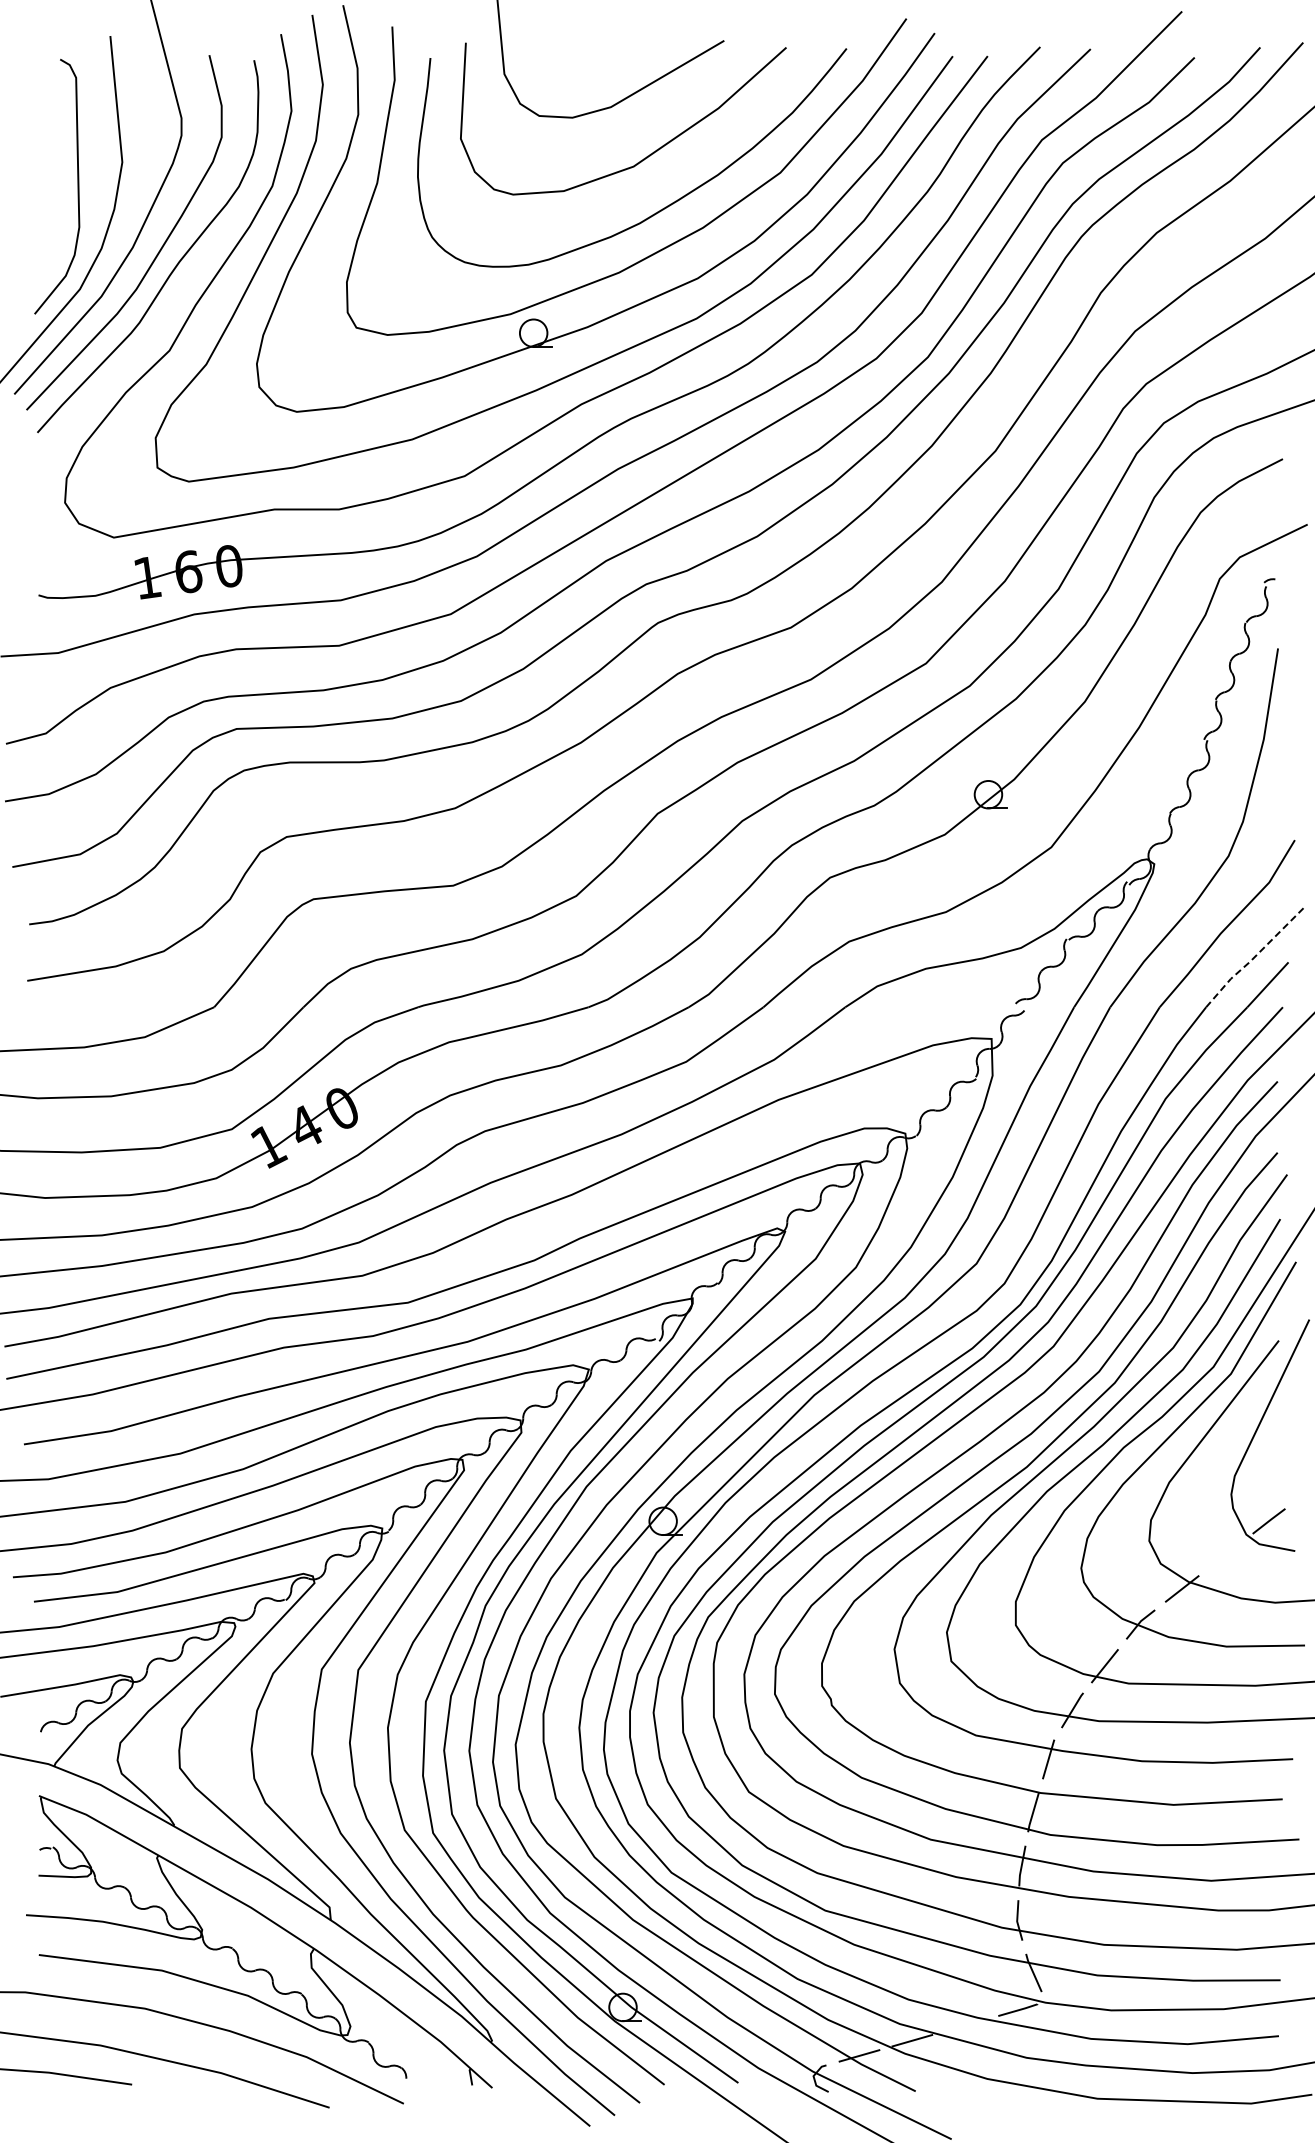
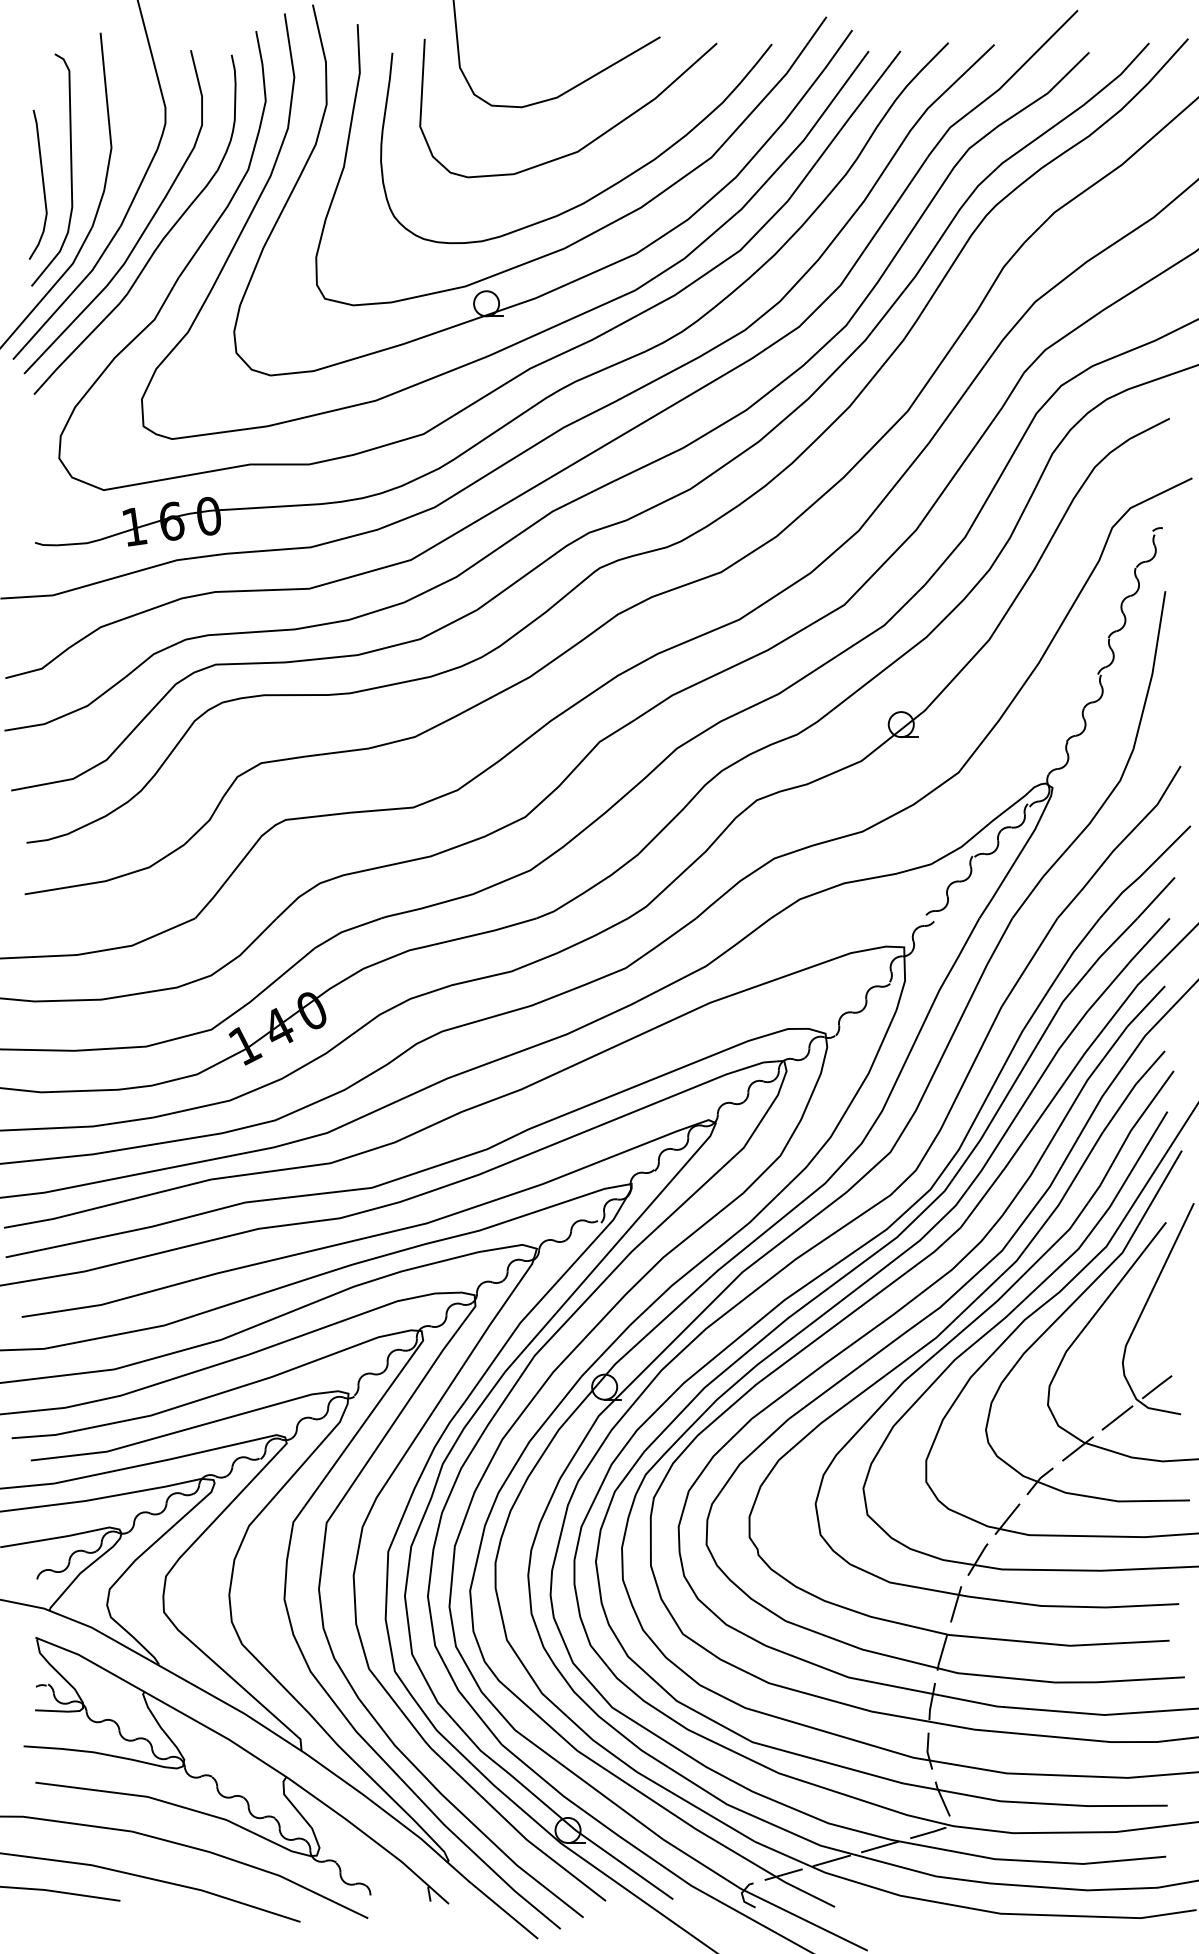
curve: (46, 201) -> (42, 183), added
line: (1254, 956) -> (1143, 872), dashed -> solid
line: (1225, 1554) -> (1117, 1417), added
line: (965, 2025) -> (880, 1846), added

